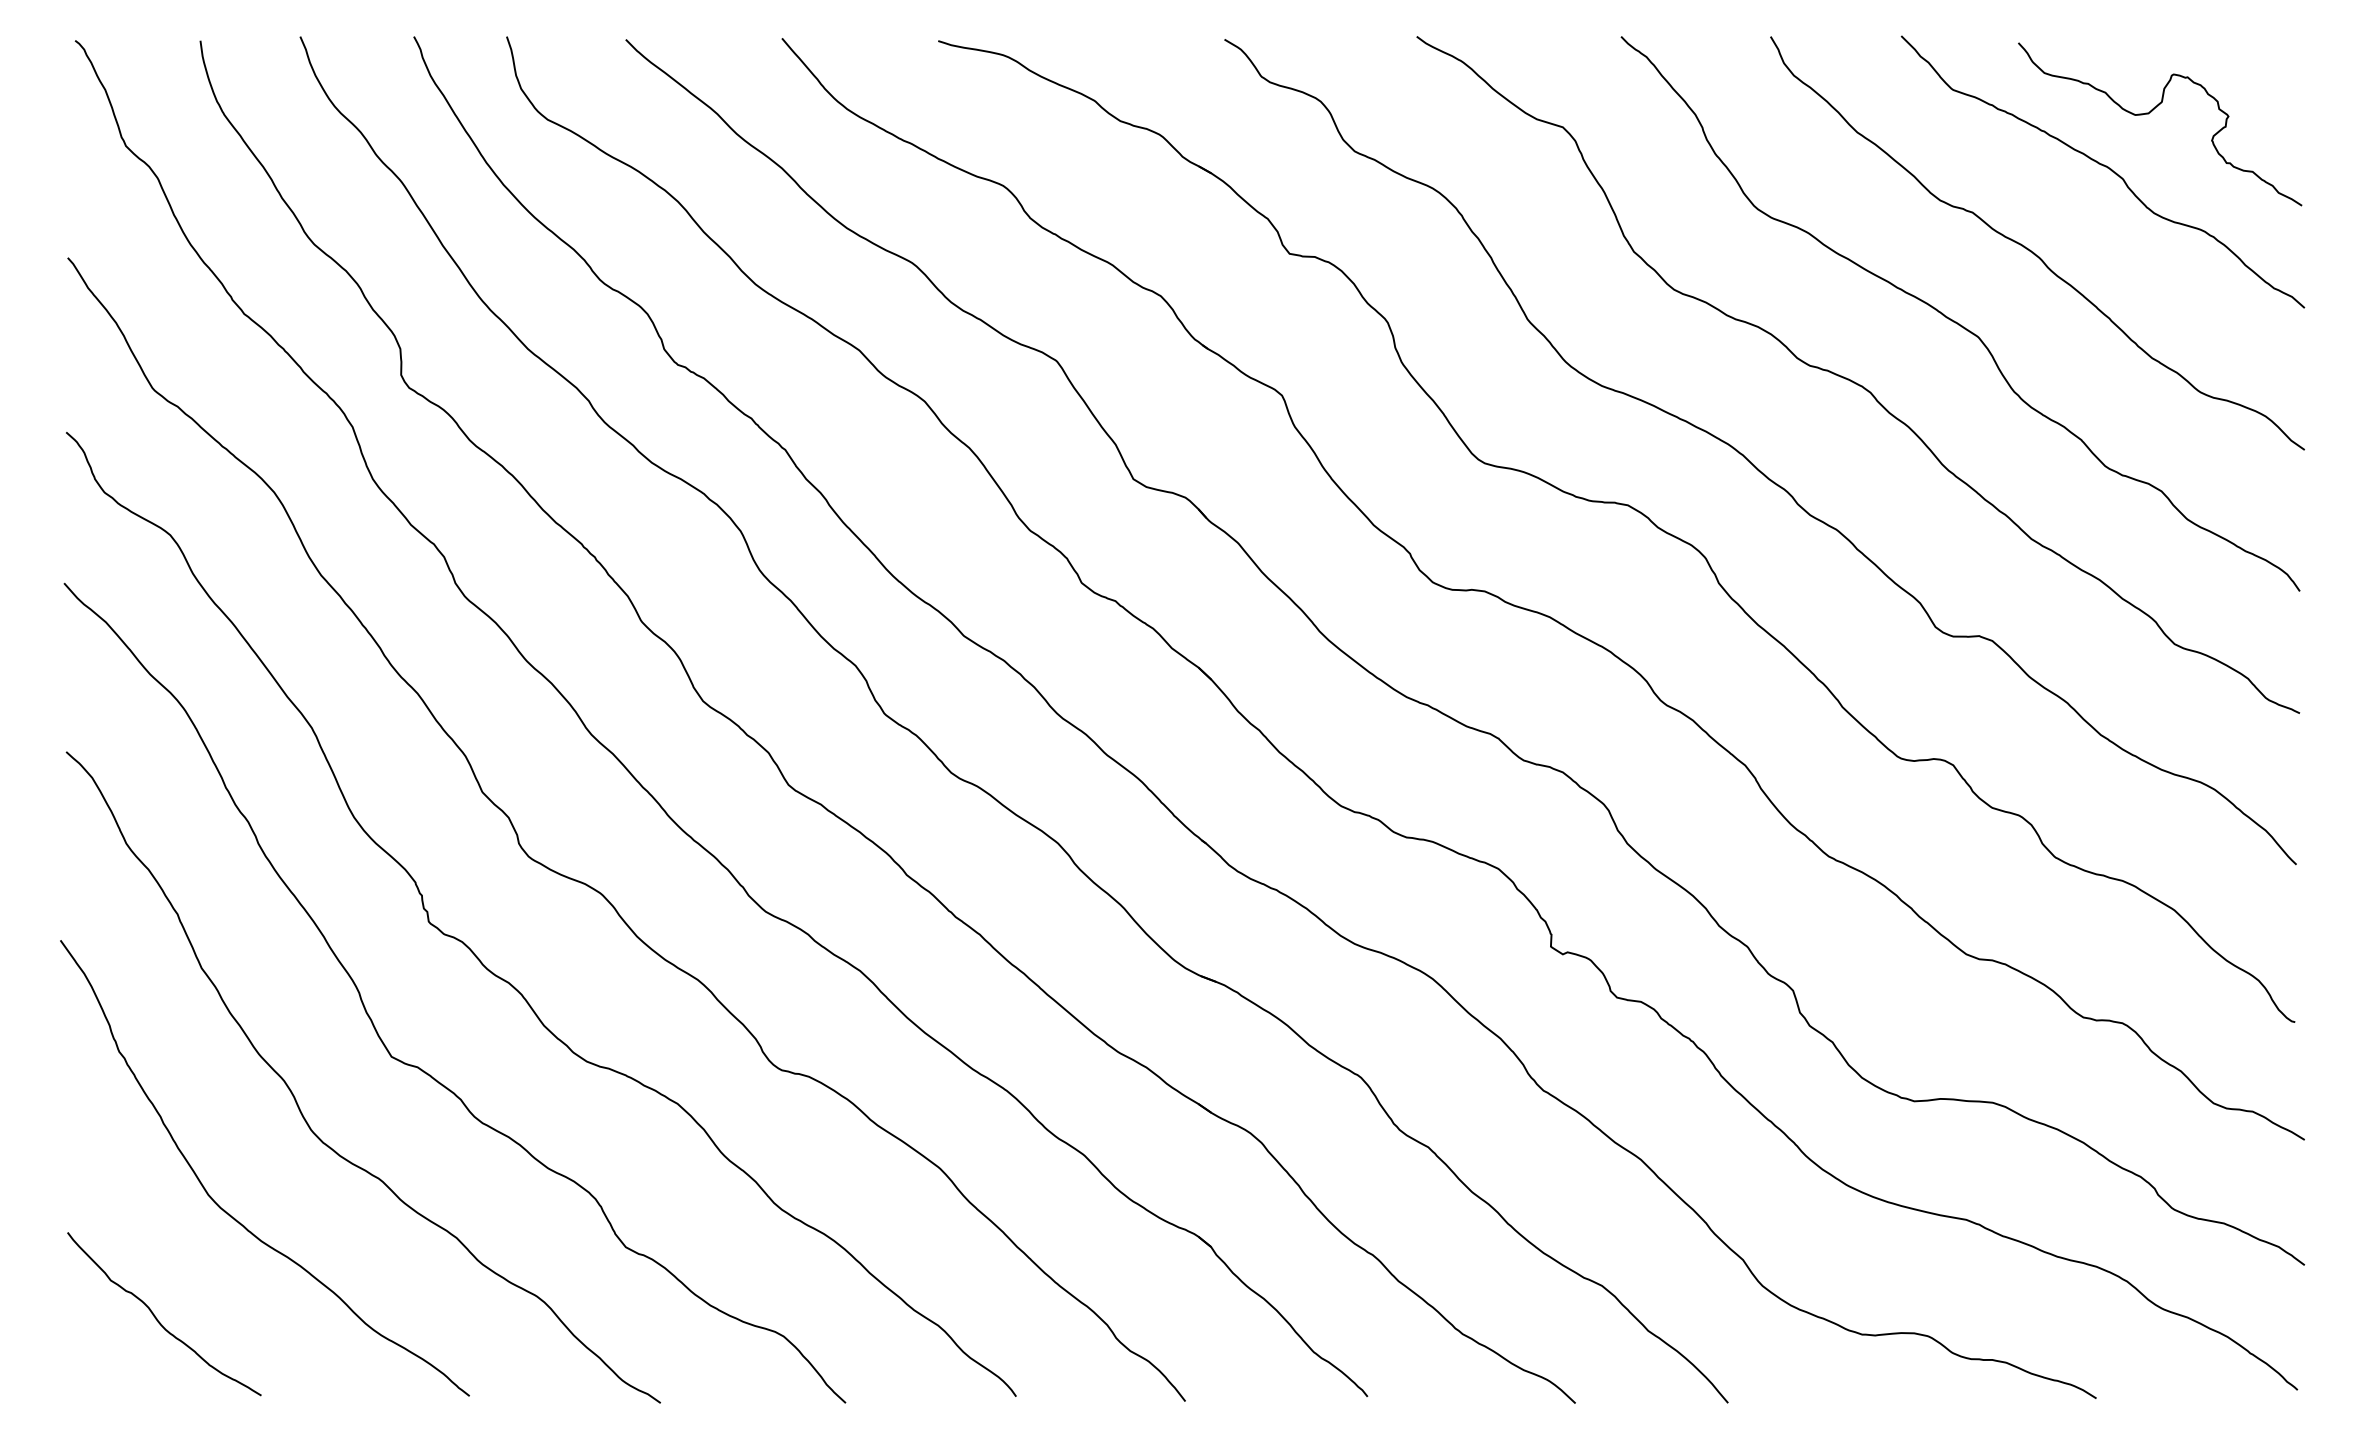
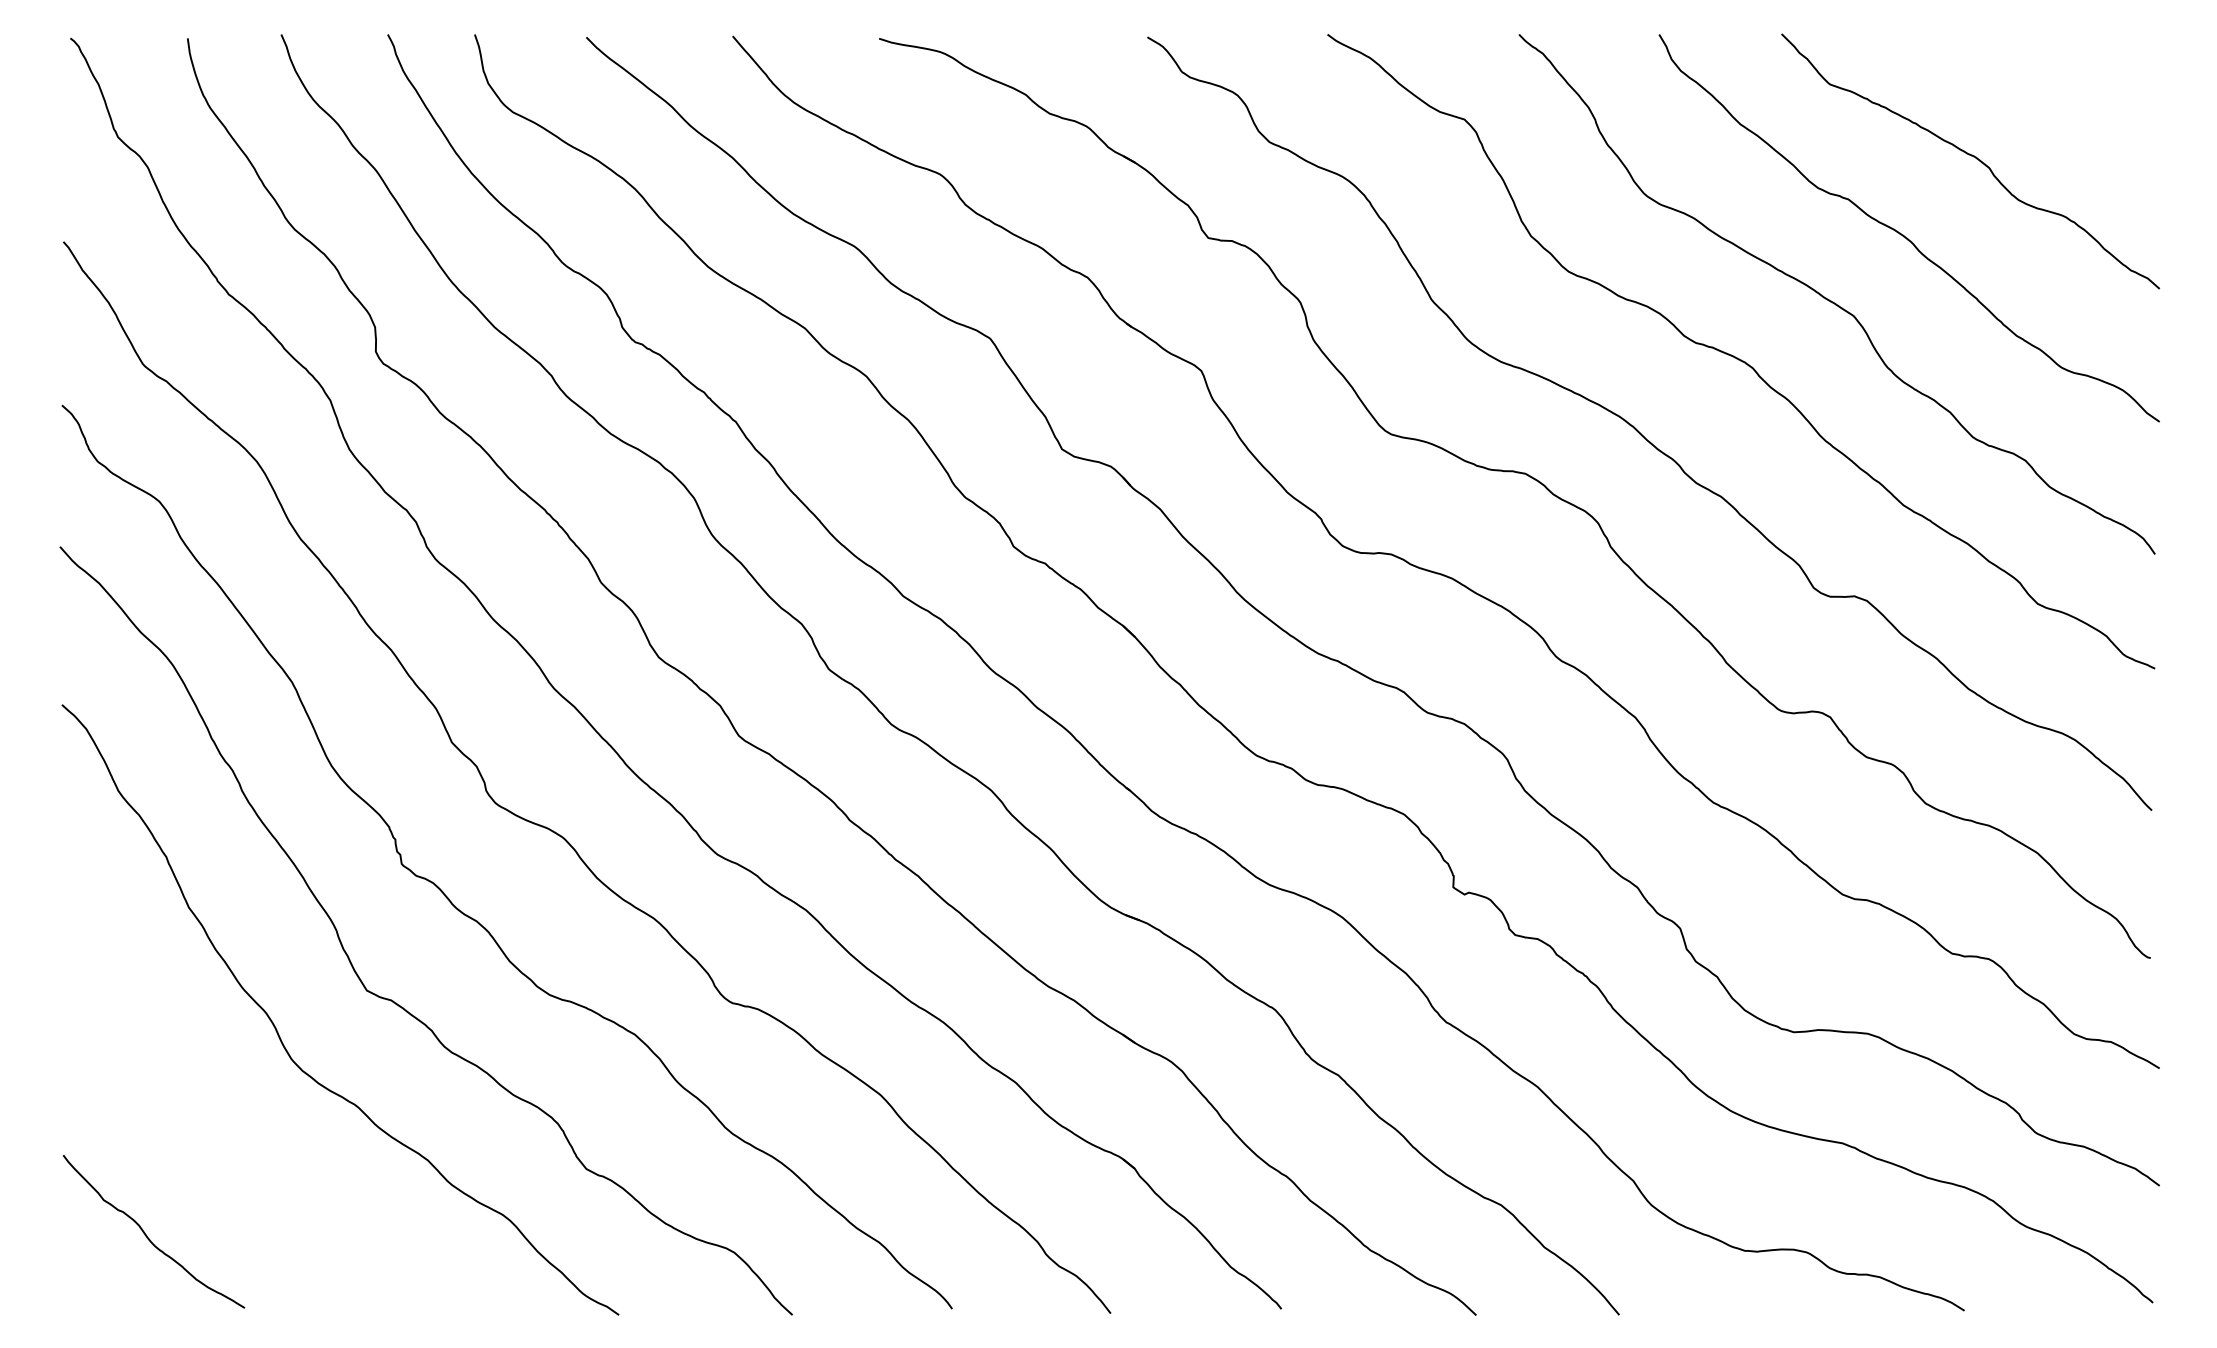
curve: (2151, 112) -> (2016, 105), removed
curve: (229, 1213) -> (214, 1137), removed

